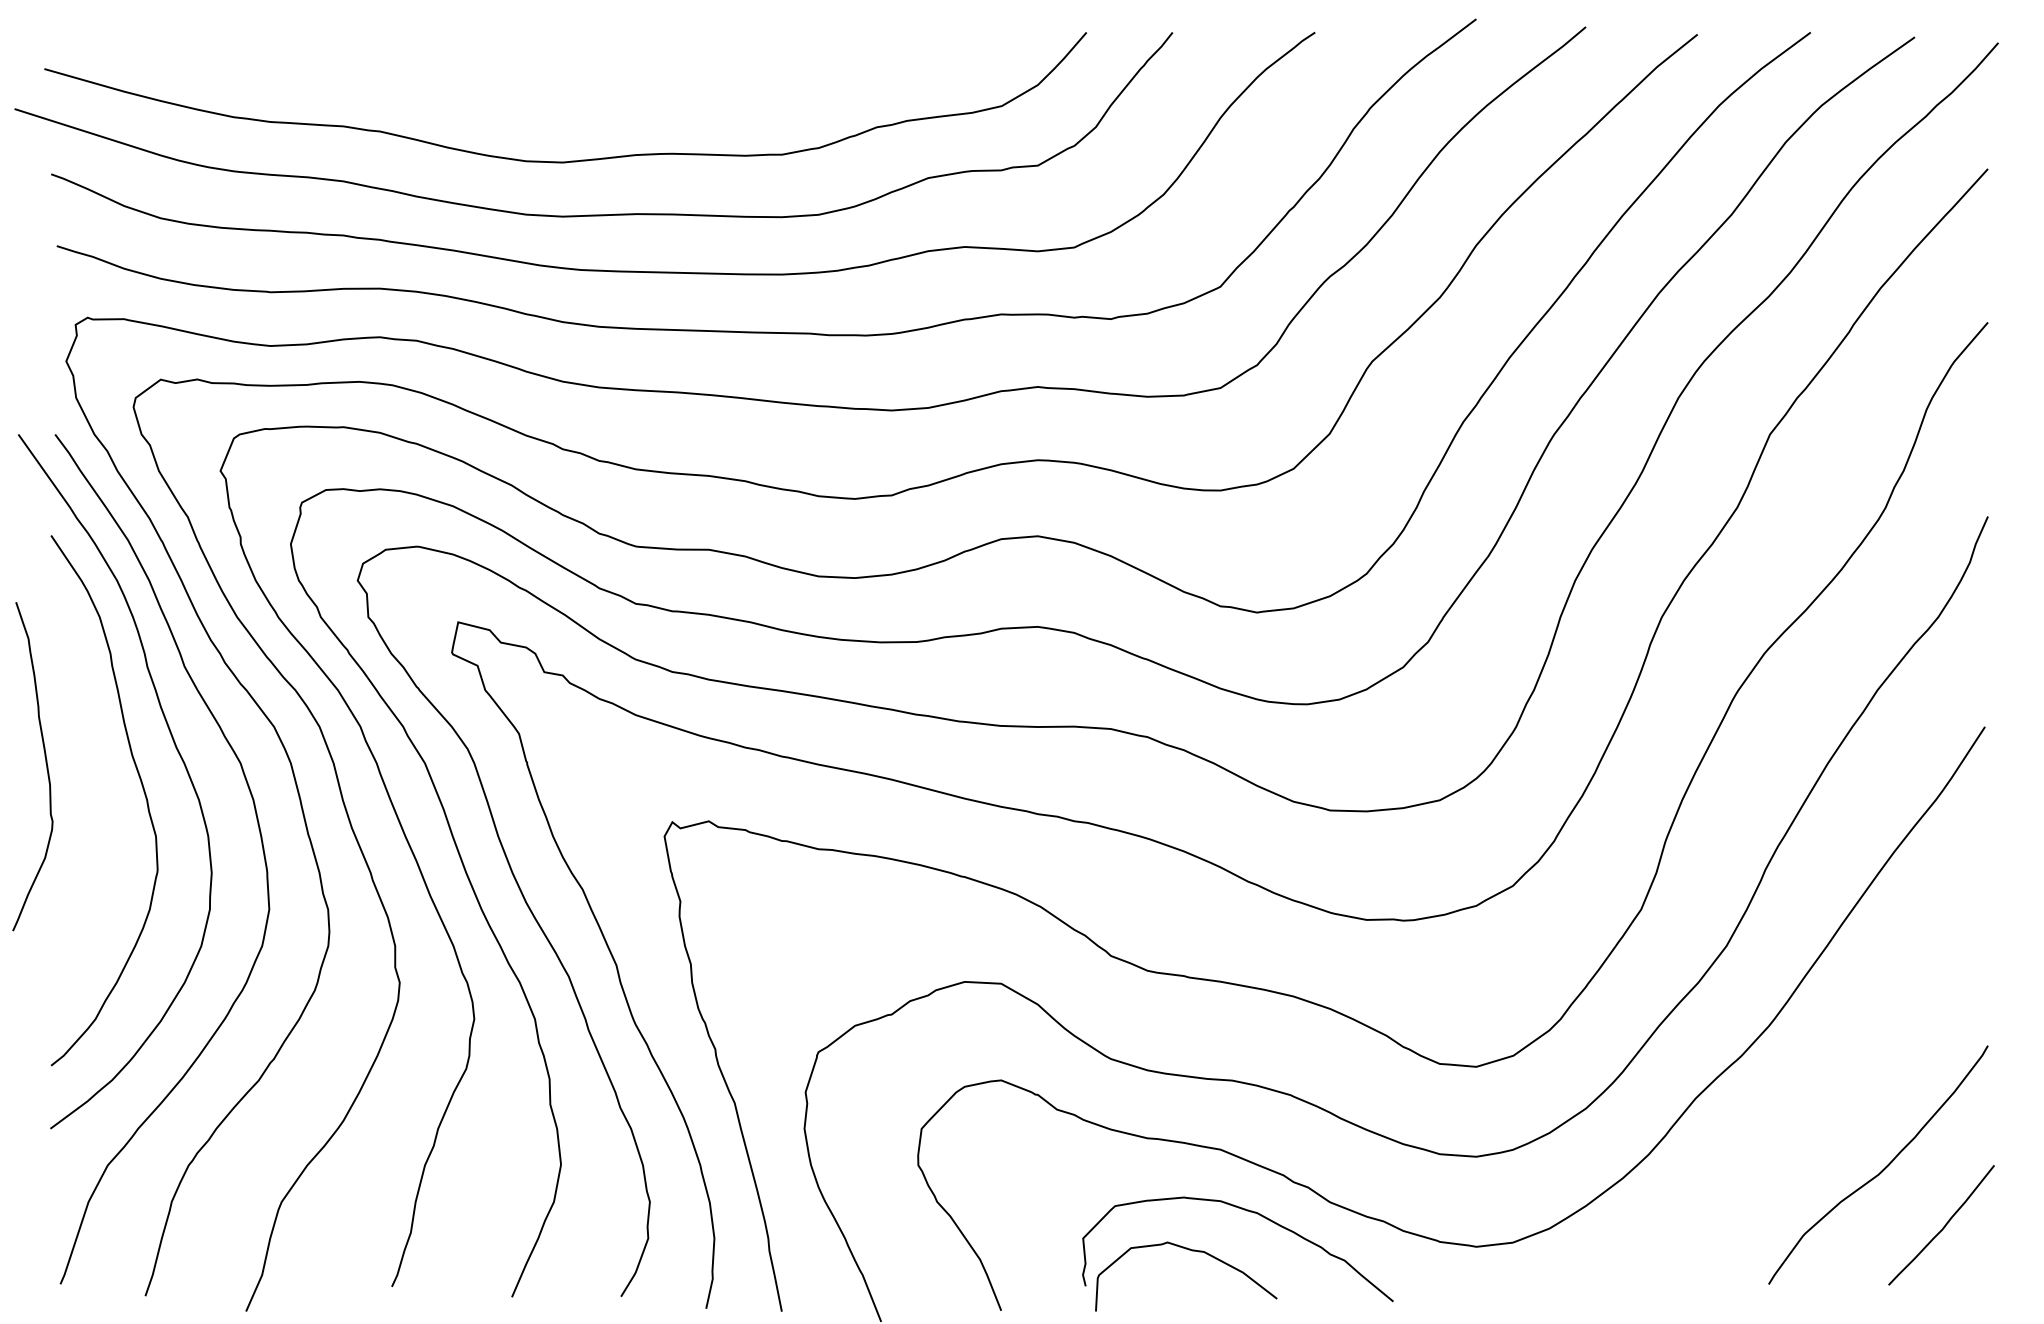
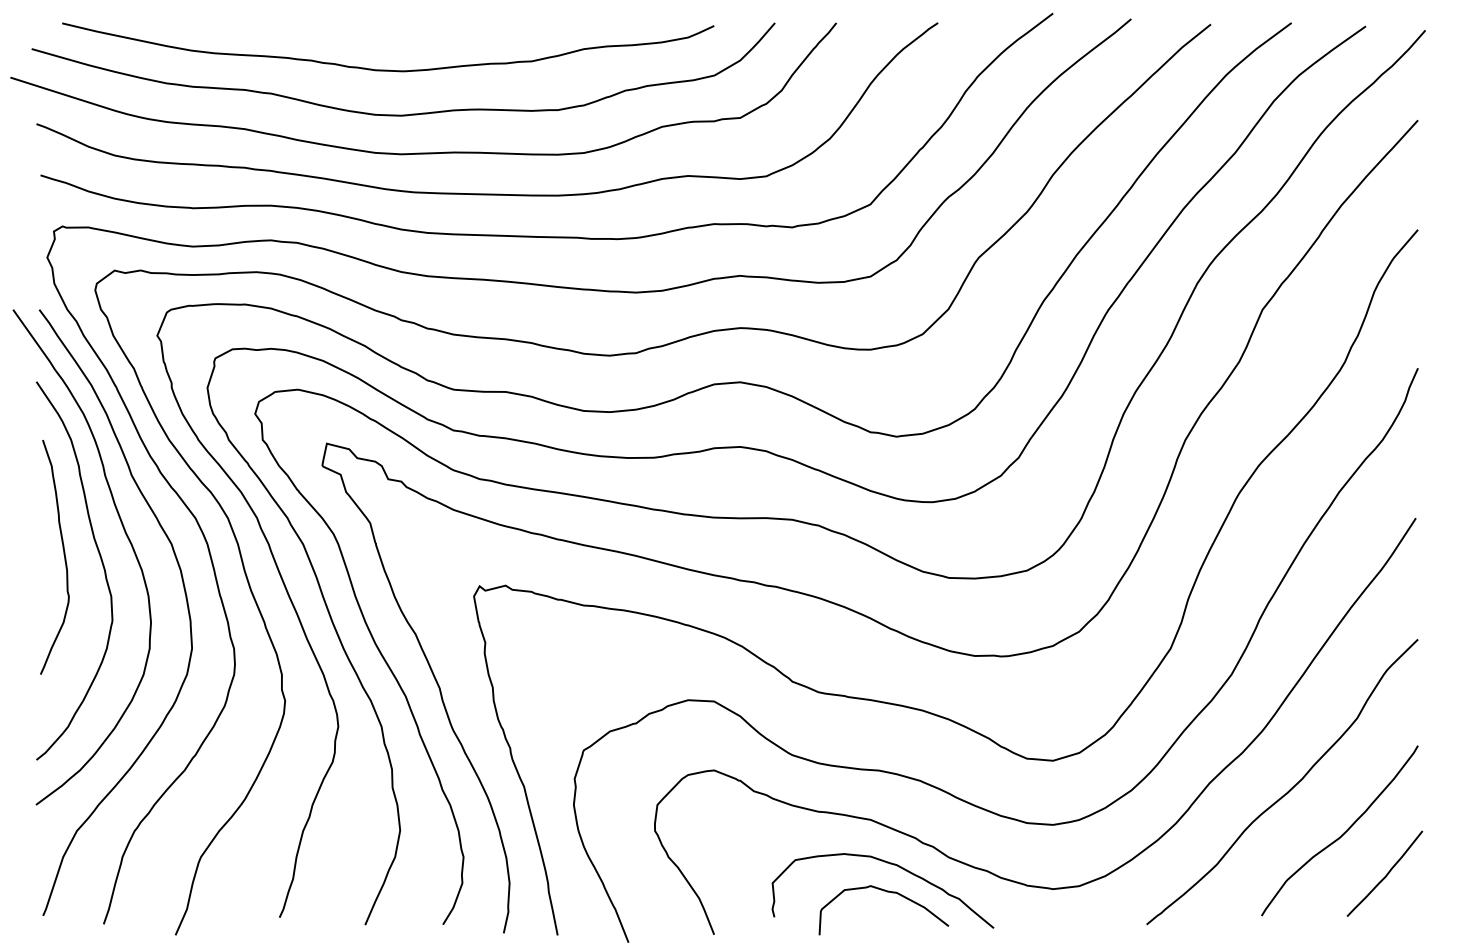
curve: (544, 98) -> (388, 70), added
curve: (45, 763) -> (63, 555), moved
curve: (1808, 1107) -> (1290, 789), added
curve: (1192, 1251) -> (888, 892), moved

